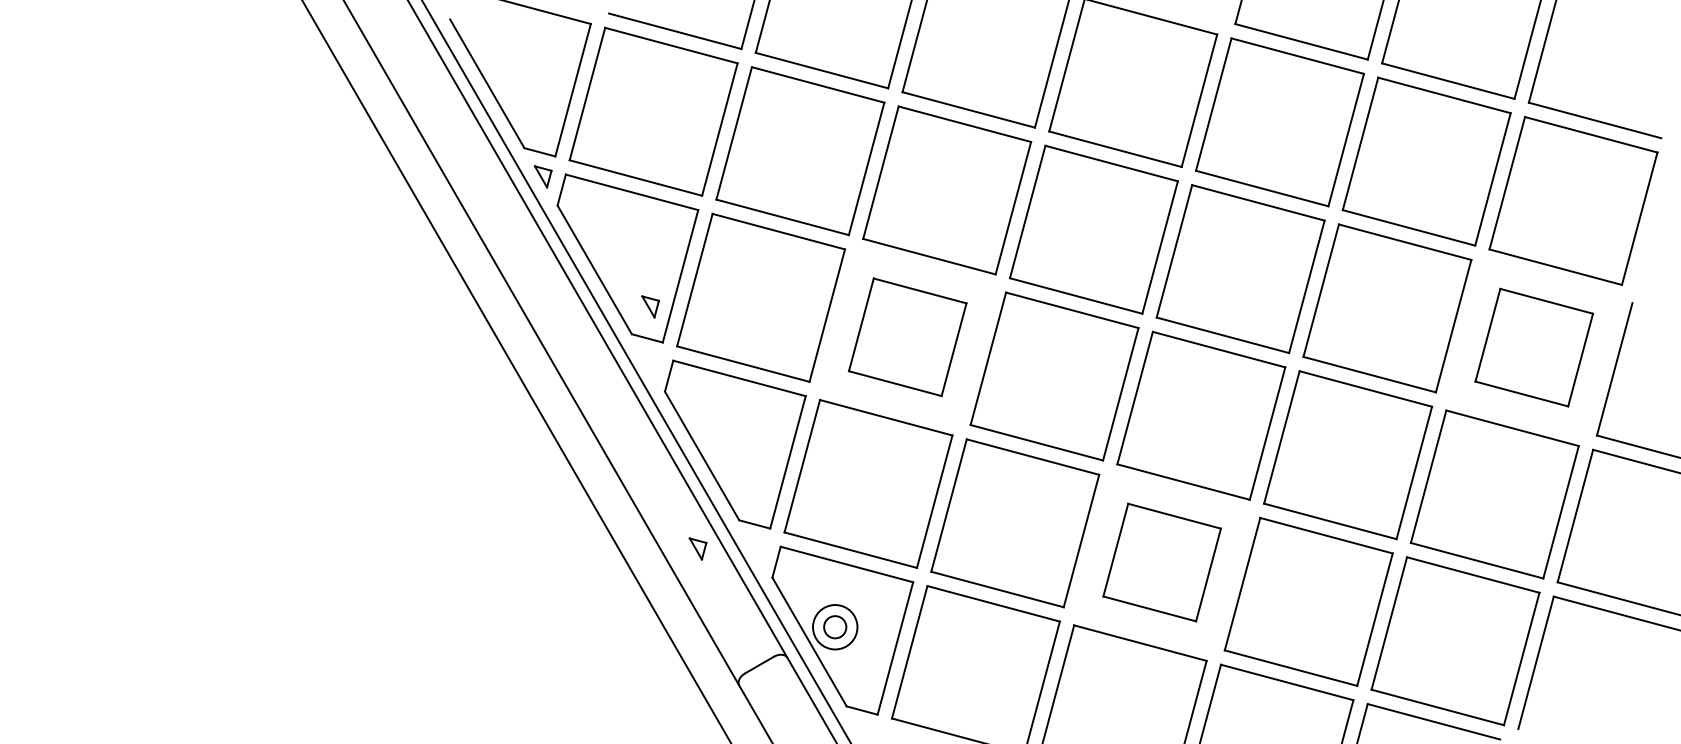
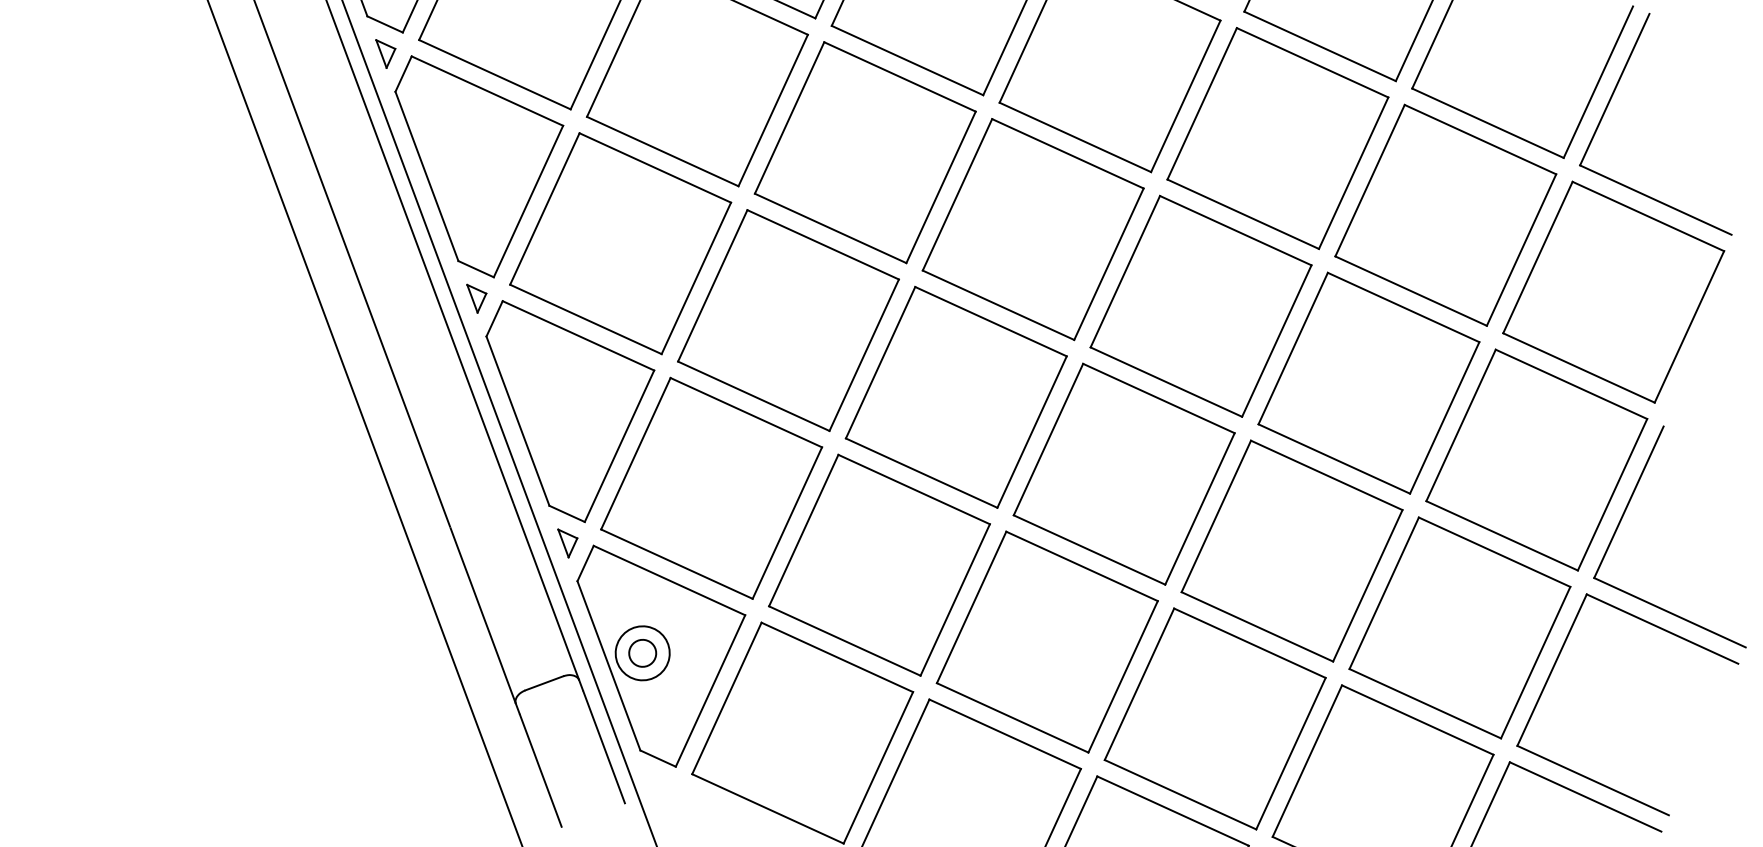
part: (650, 306) -> (475, 298), moved
part: (907, 337) -> (788, 320), size x1.43
part: (1534, 347) -> (1537, 459), size x1.43
part: (697, 548) -> (565, 543), moved
part: (1162, 562) -> (1047, 642), size x1.43

